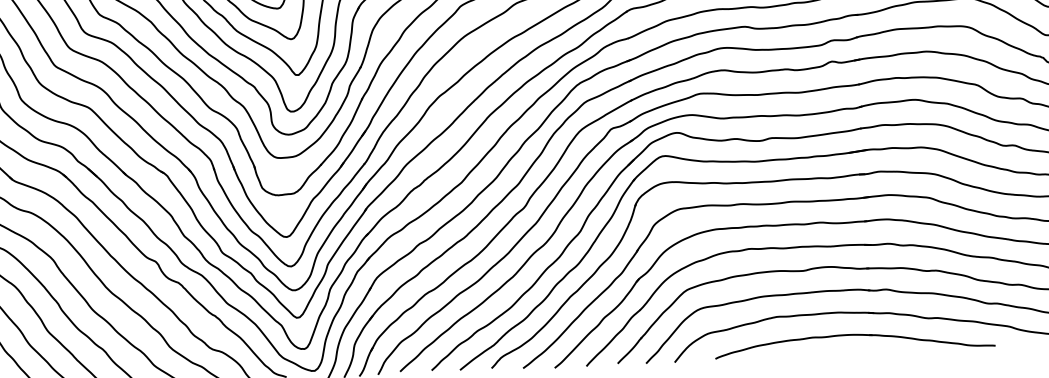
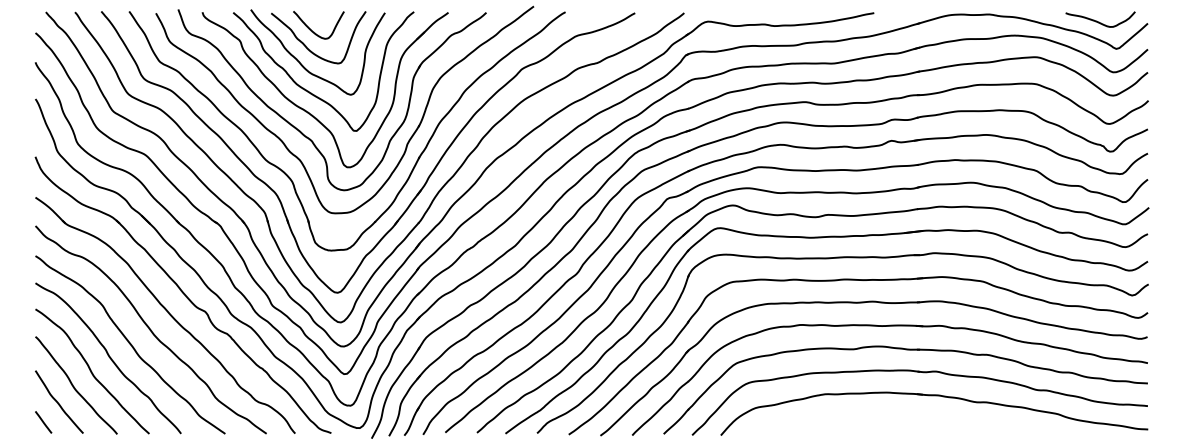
part: (854, 335) -> (902, 416), removed

